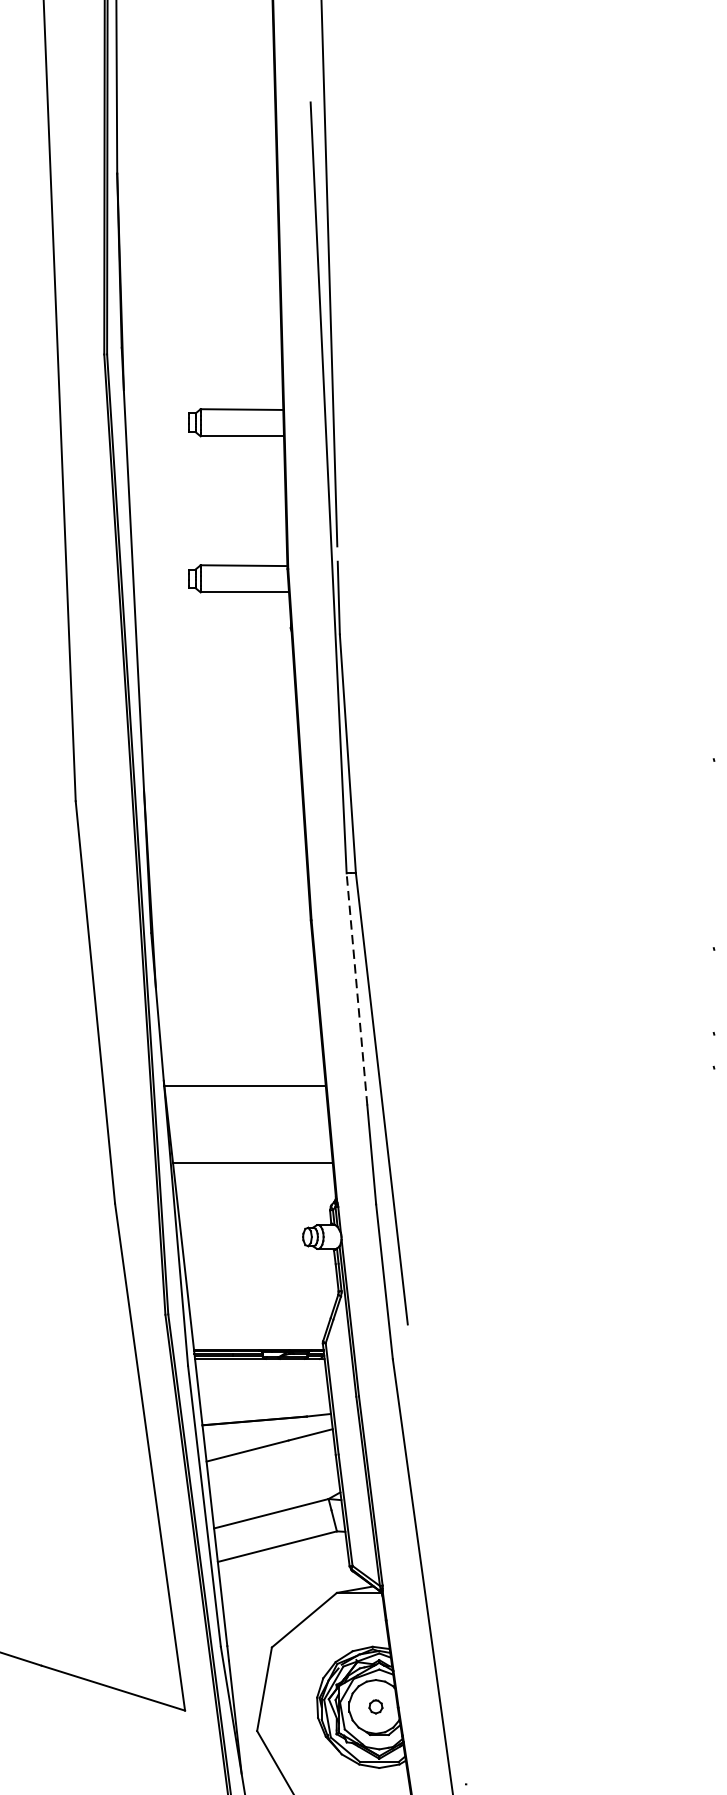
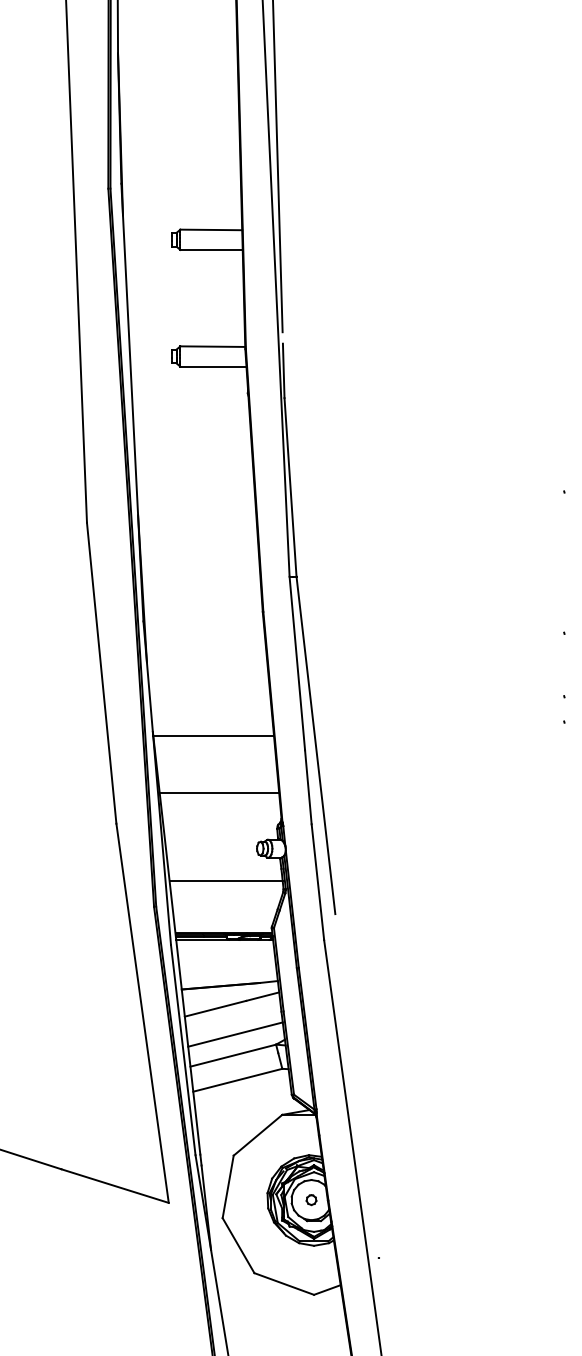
line: (357, 989) -> (297, 663), dashed -> solid
line: (260, 1280) -> (225, 881), added
line: (274, 1485) -> (235, 1034), added

